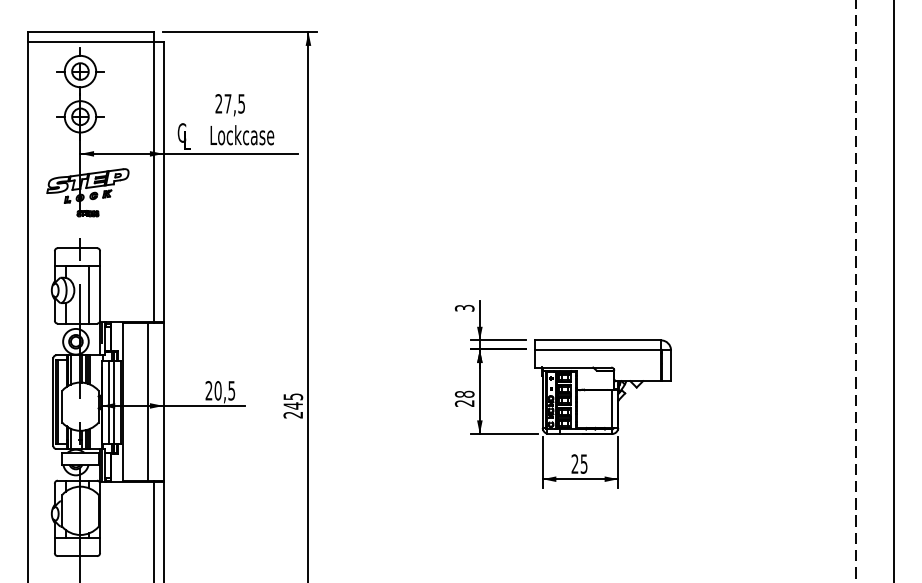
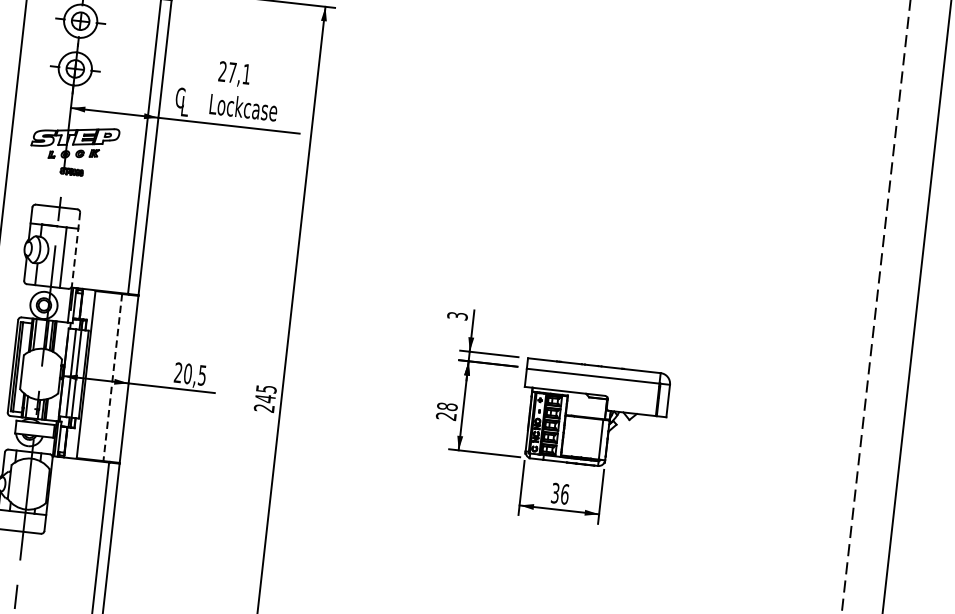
text: (241, 103) -> (246, 73), 27,5 -> 27,1
line: (100, 285) -> (76, 249), solid -> dashed
line: (148, 402) -> (113, 377), solid -> dashed
text: (579, 463) -> (560, 493), 25 -> 36

